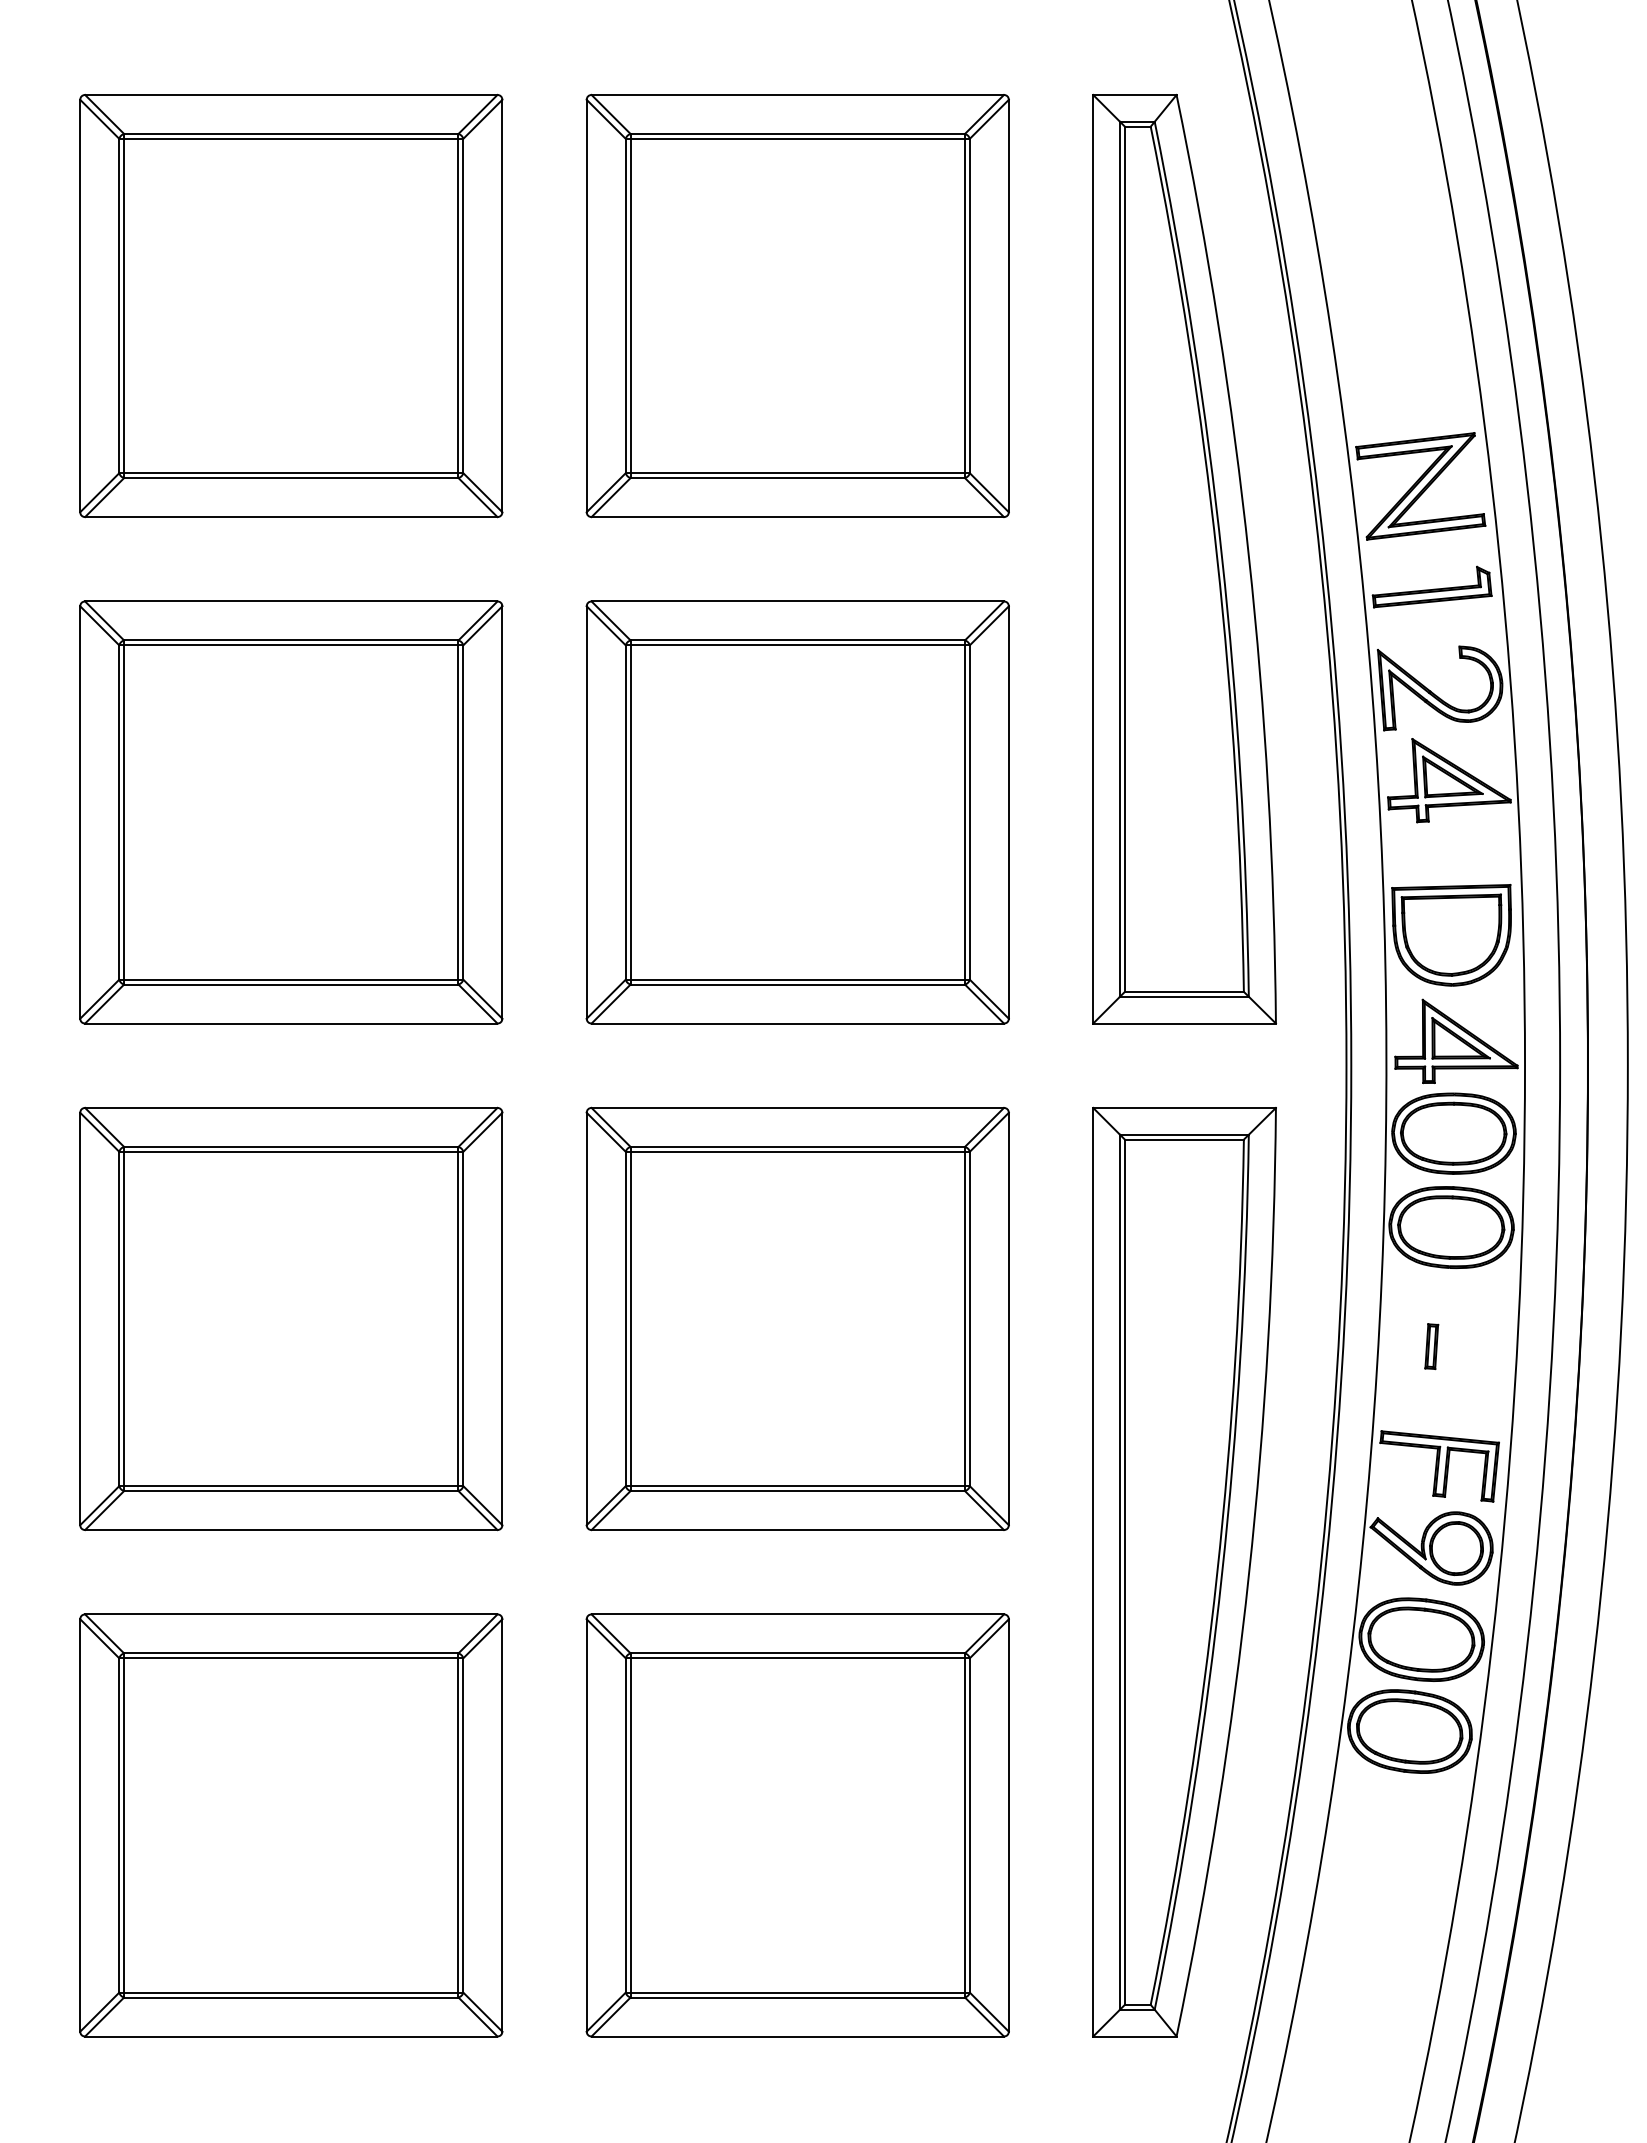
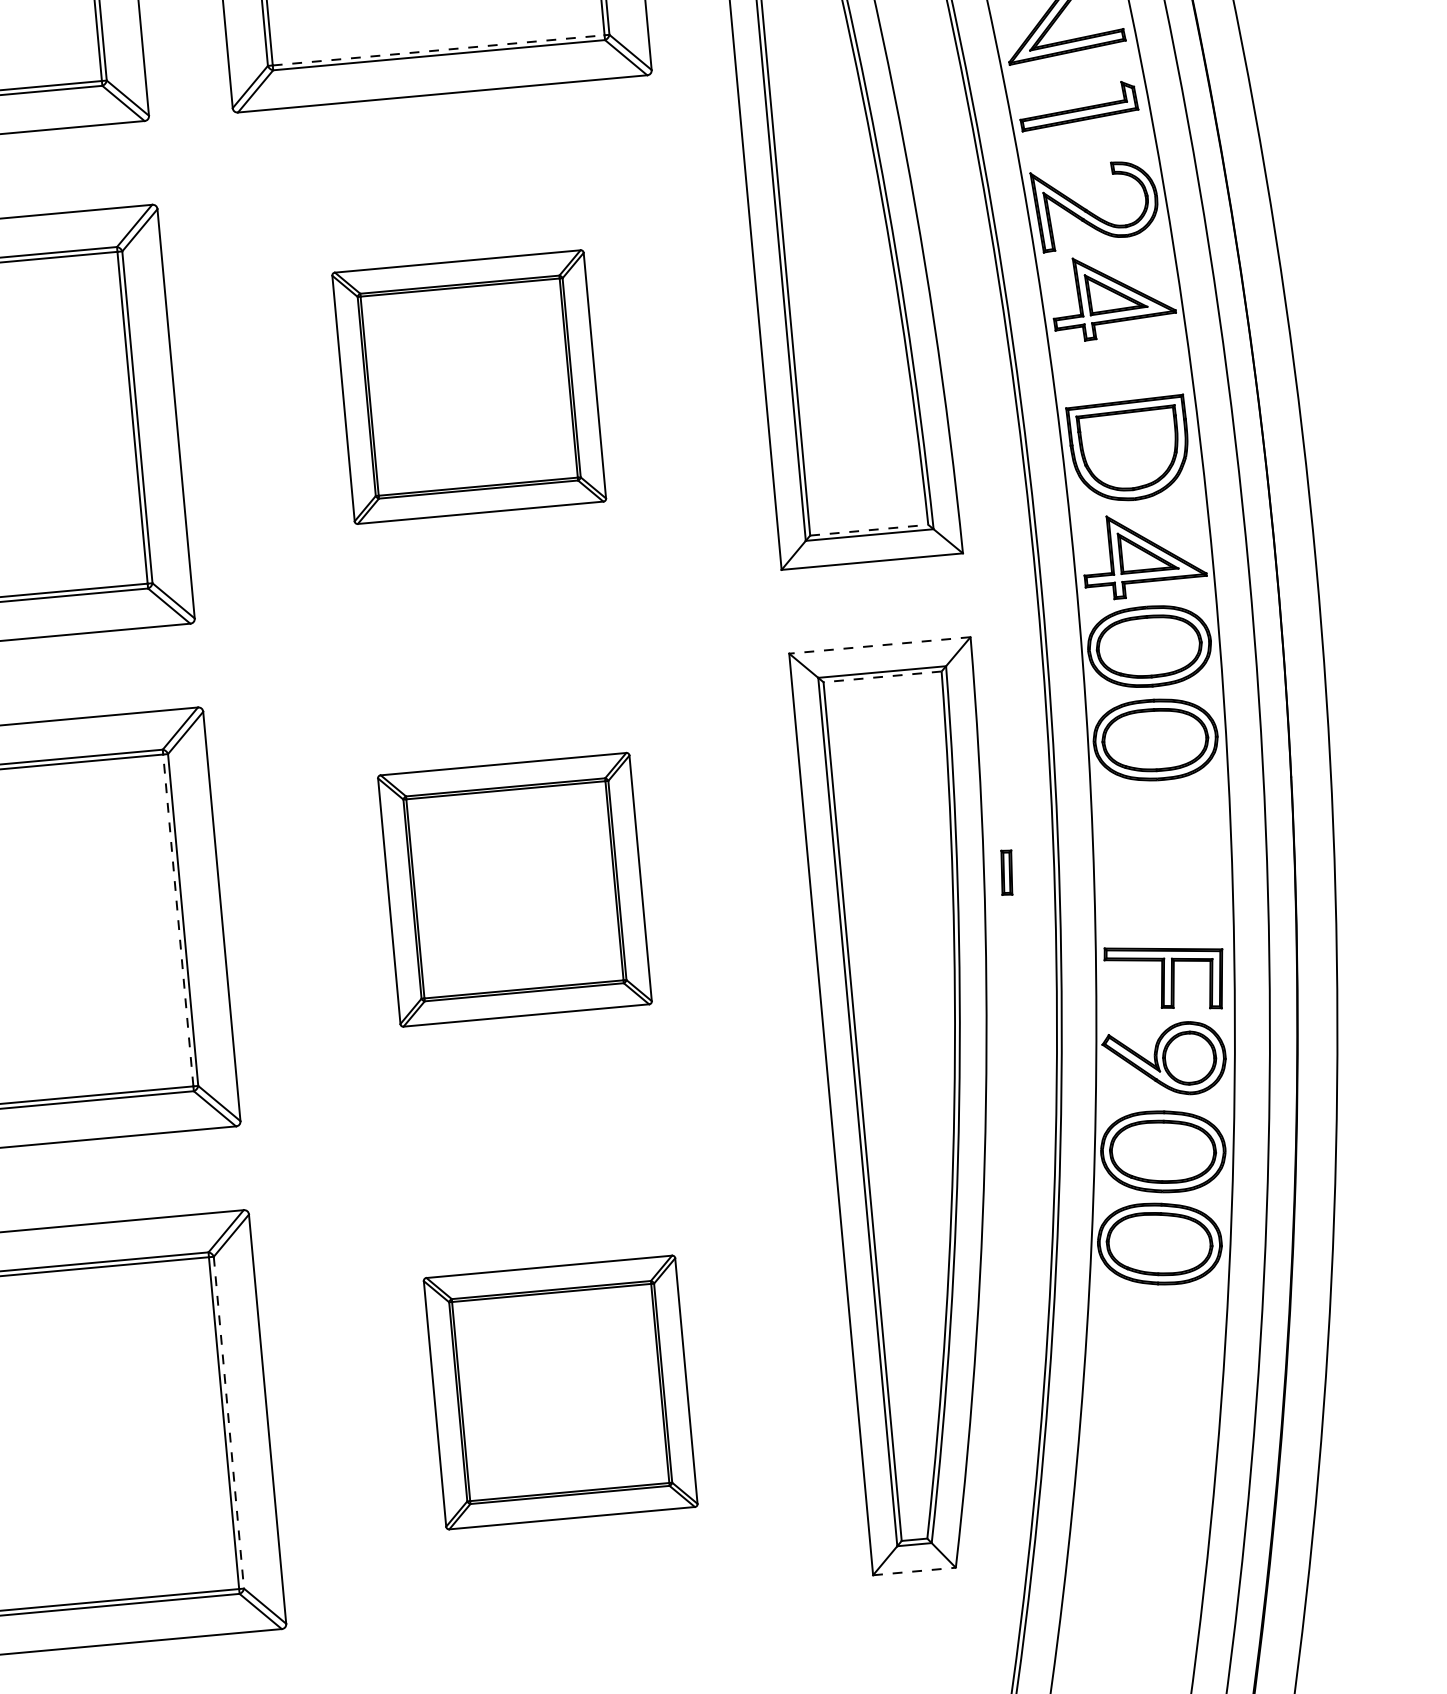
line: (798, 473) -> (439, 50), solid -> dashed
part: (797, 812) -> (469, 387), size x0.6
line: (1184, 991) -> (869, 529), solid -> dashed
line: (1184, 1107) -> (879, 644), solid -> dashed
line: (1183, 1139) -> (881, 676), solid -> dashed
line: (458, 1318) -> (178, 919), solid -> dashed
part: (797, 1318) -> (514, 889), size x0.6
part: (1431, 1346) -> (1006, 872), moved
line: (463, 1825) -> (229, 1422), solid -> dashed
part: (797, 1825) -> (560, 1392), size x0.6
line: (1134, 2036) -> (914, 1571), solid -> dashed

